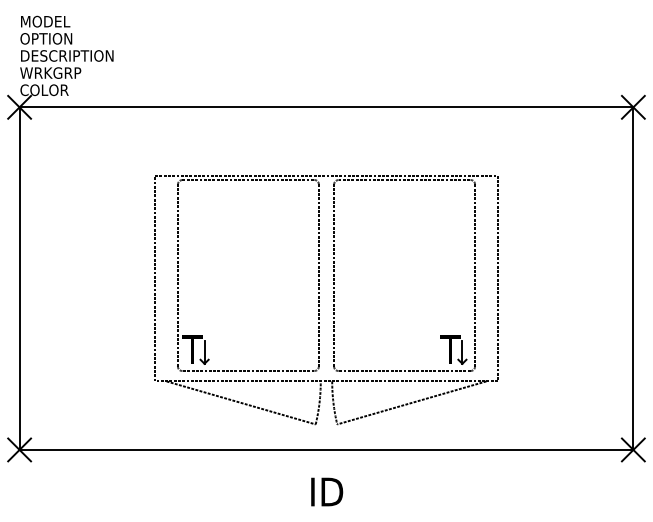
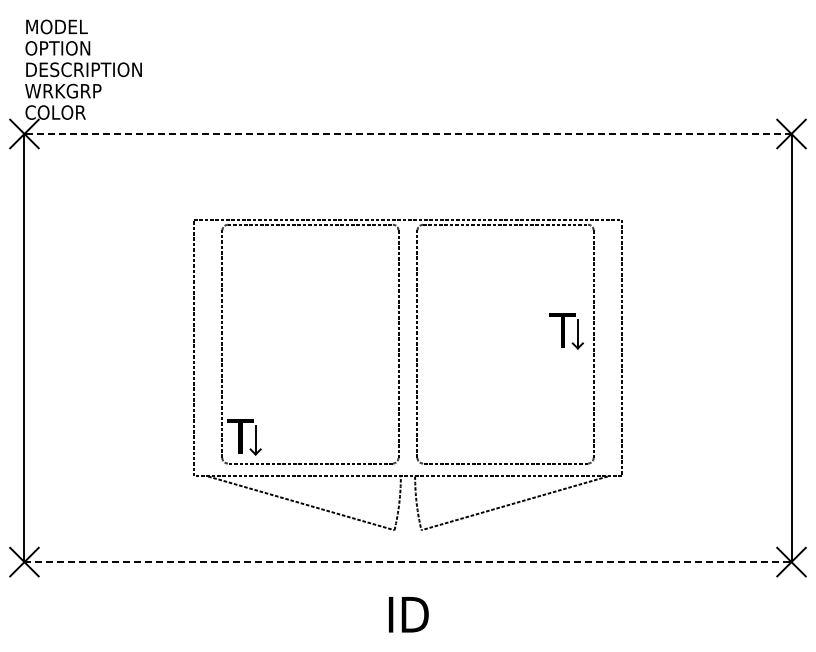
line: (326, 107) -> (408, 134), solid -> dashed
part: (453, 350) -> (566, 331), moved
line: (326, 450) -> (408, 562), solid -> dashed

